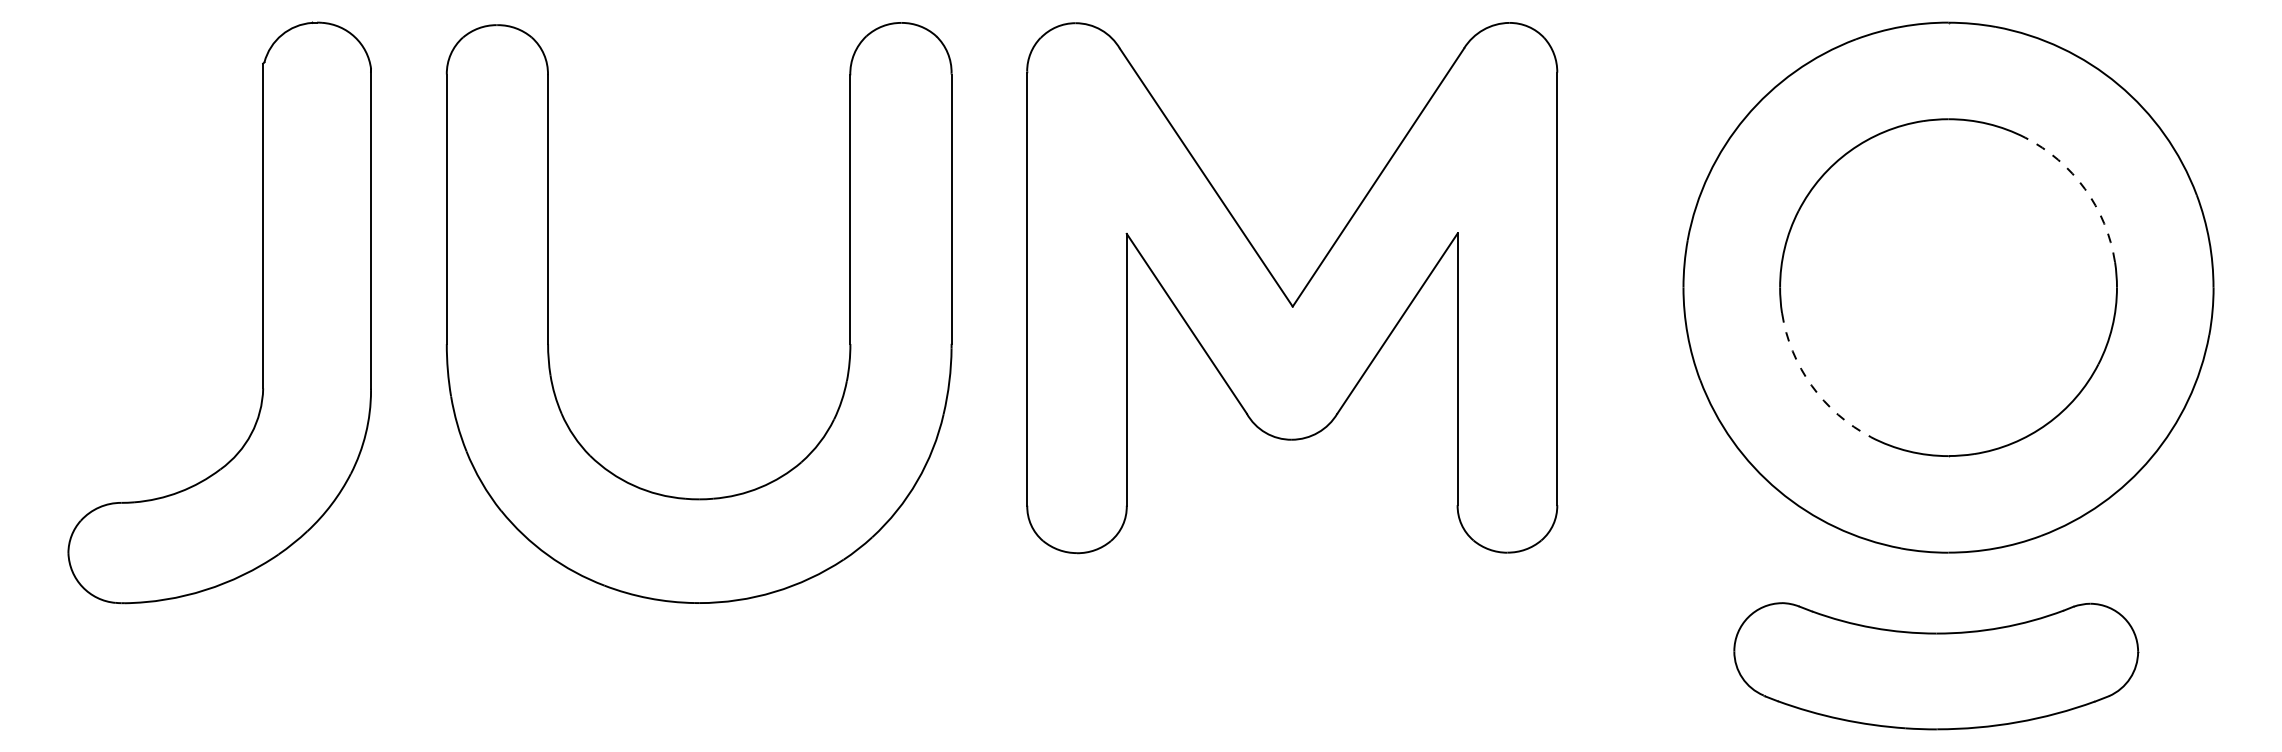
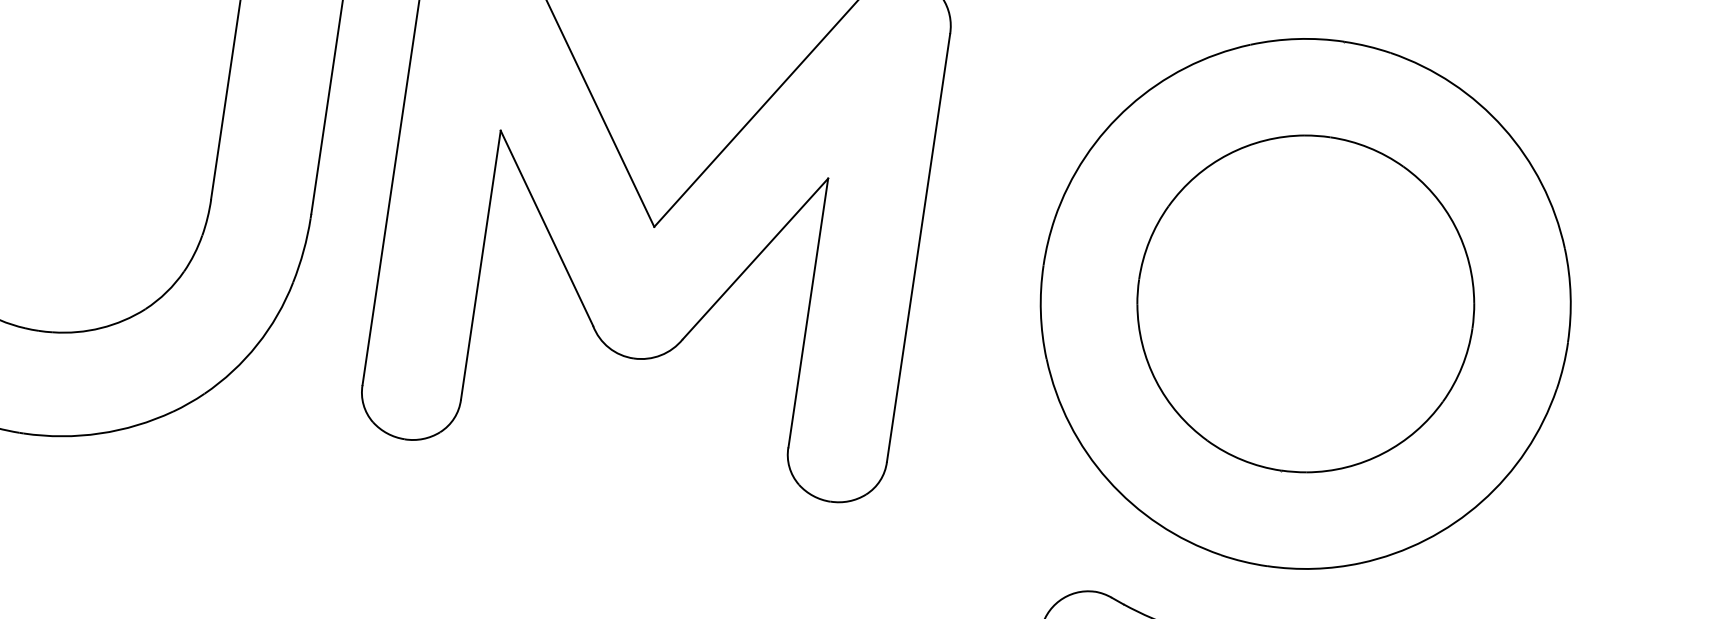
arc: (2085, 189) -> (1455, 226), dashed -> solid
arc: (1811, 385) -> (1155, 380), dashed -> solid

